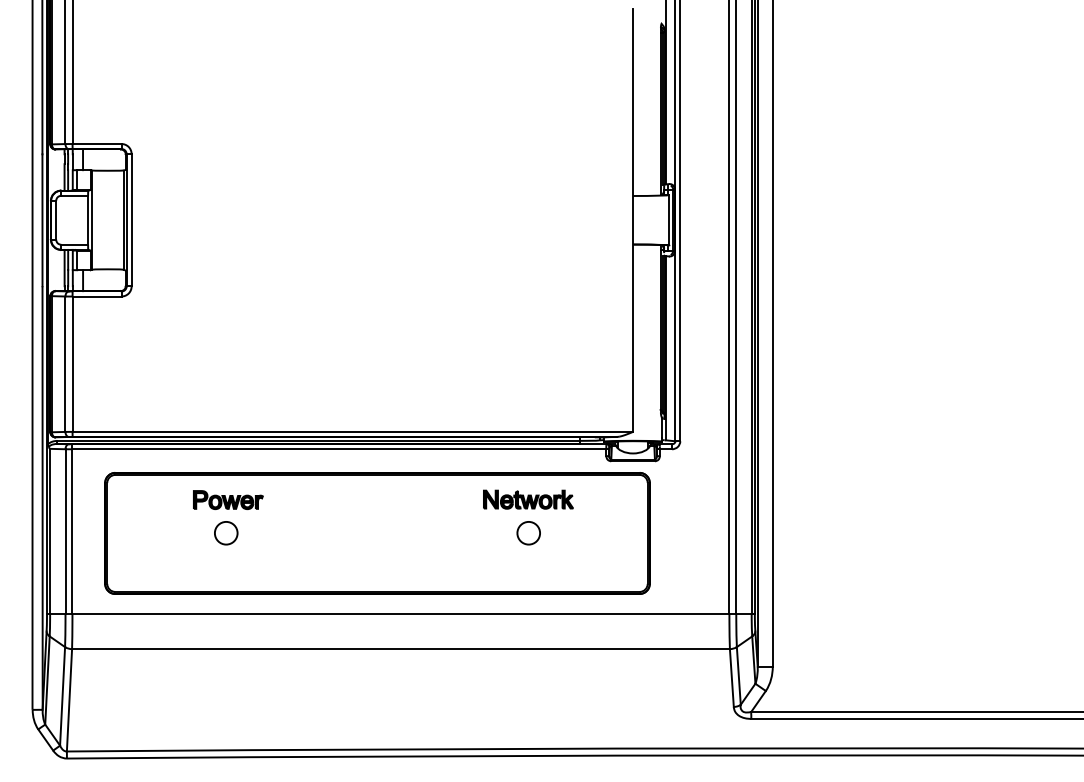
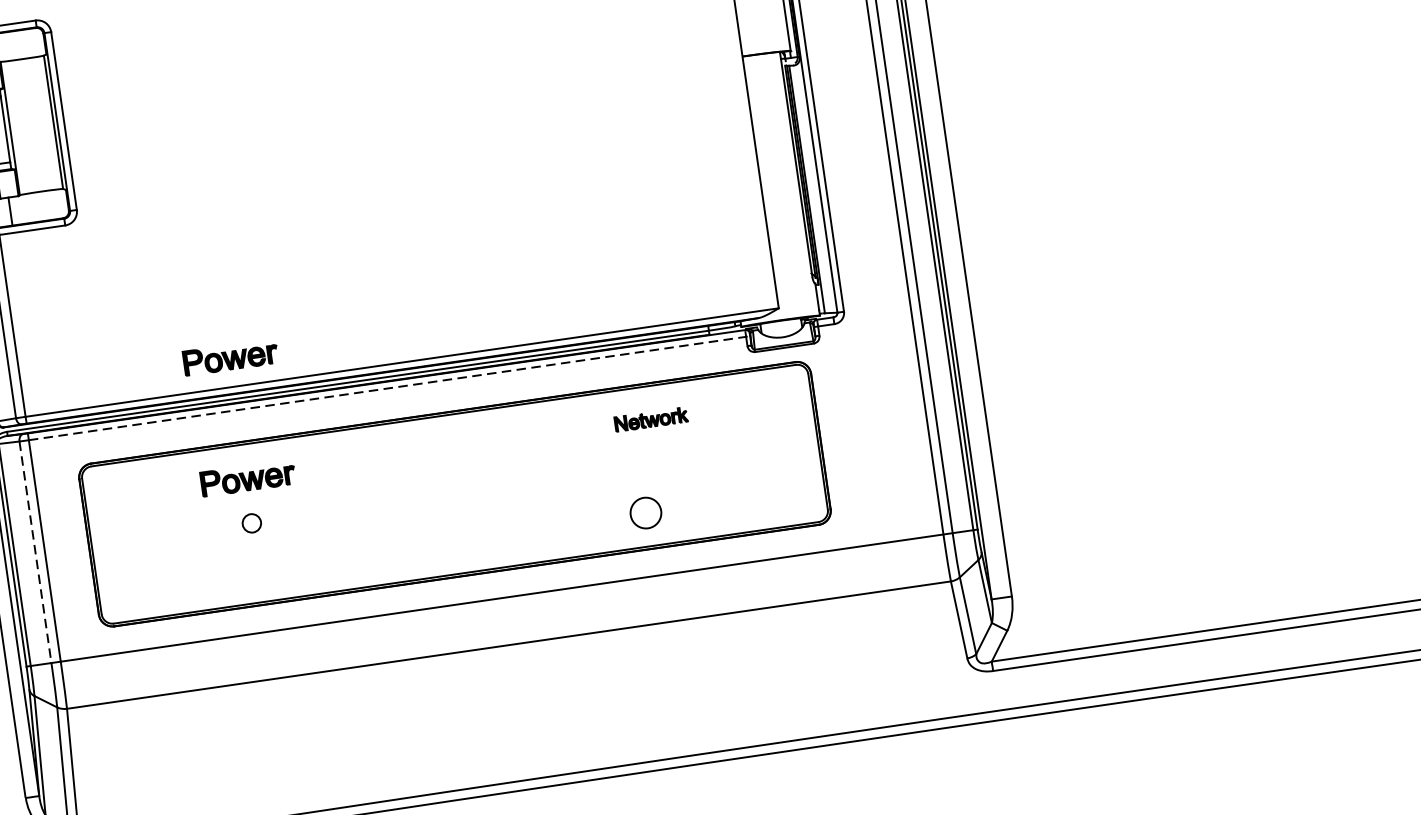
part: (228, 409) -> (230, 356), added
line: (341, 449) -> (390, 388), solid -> dashed
part: (528, 499) -> (651, 419), size x0.6
line: (65, 532) -> (35, 553), solid -> dashed
part: (226, 533) -> (252, 523), size x0.6
part: (528, 533) -> (645, 513), moved

